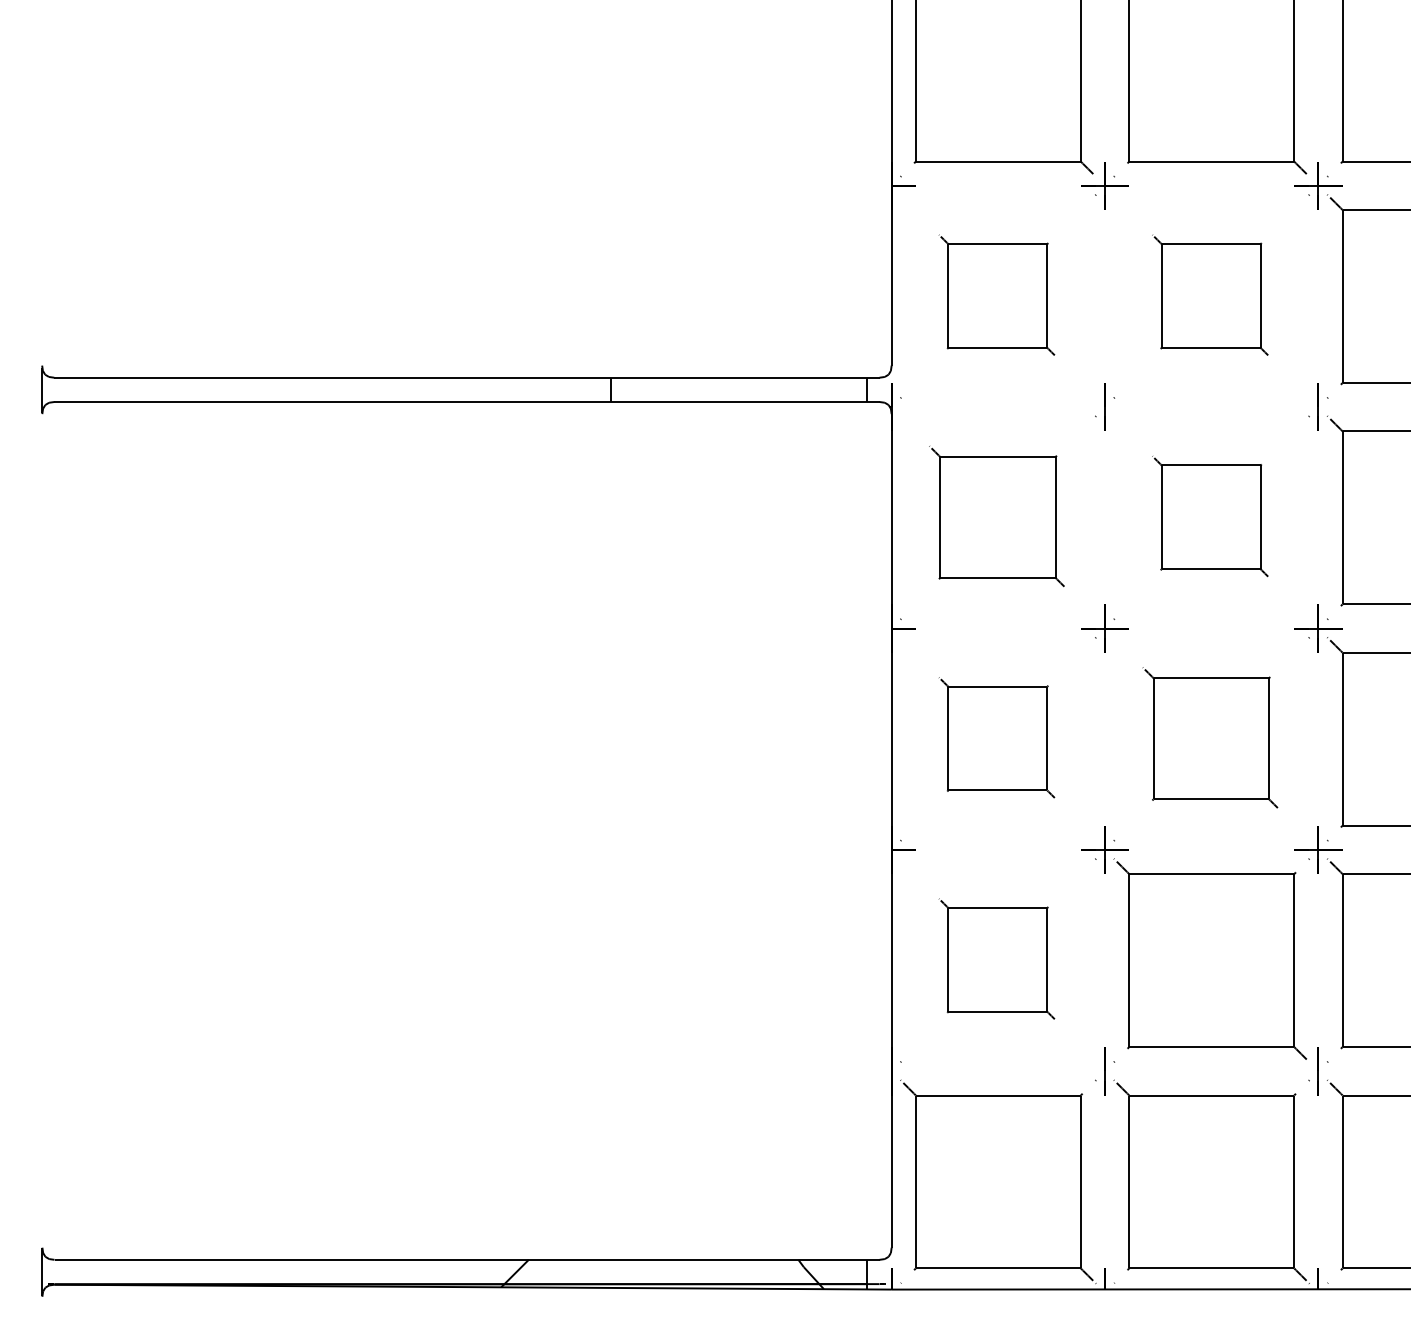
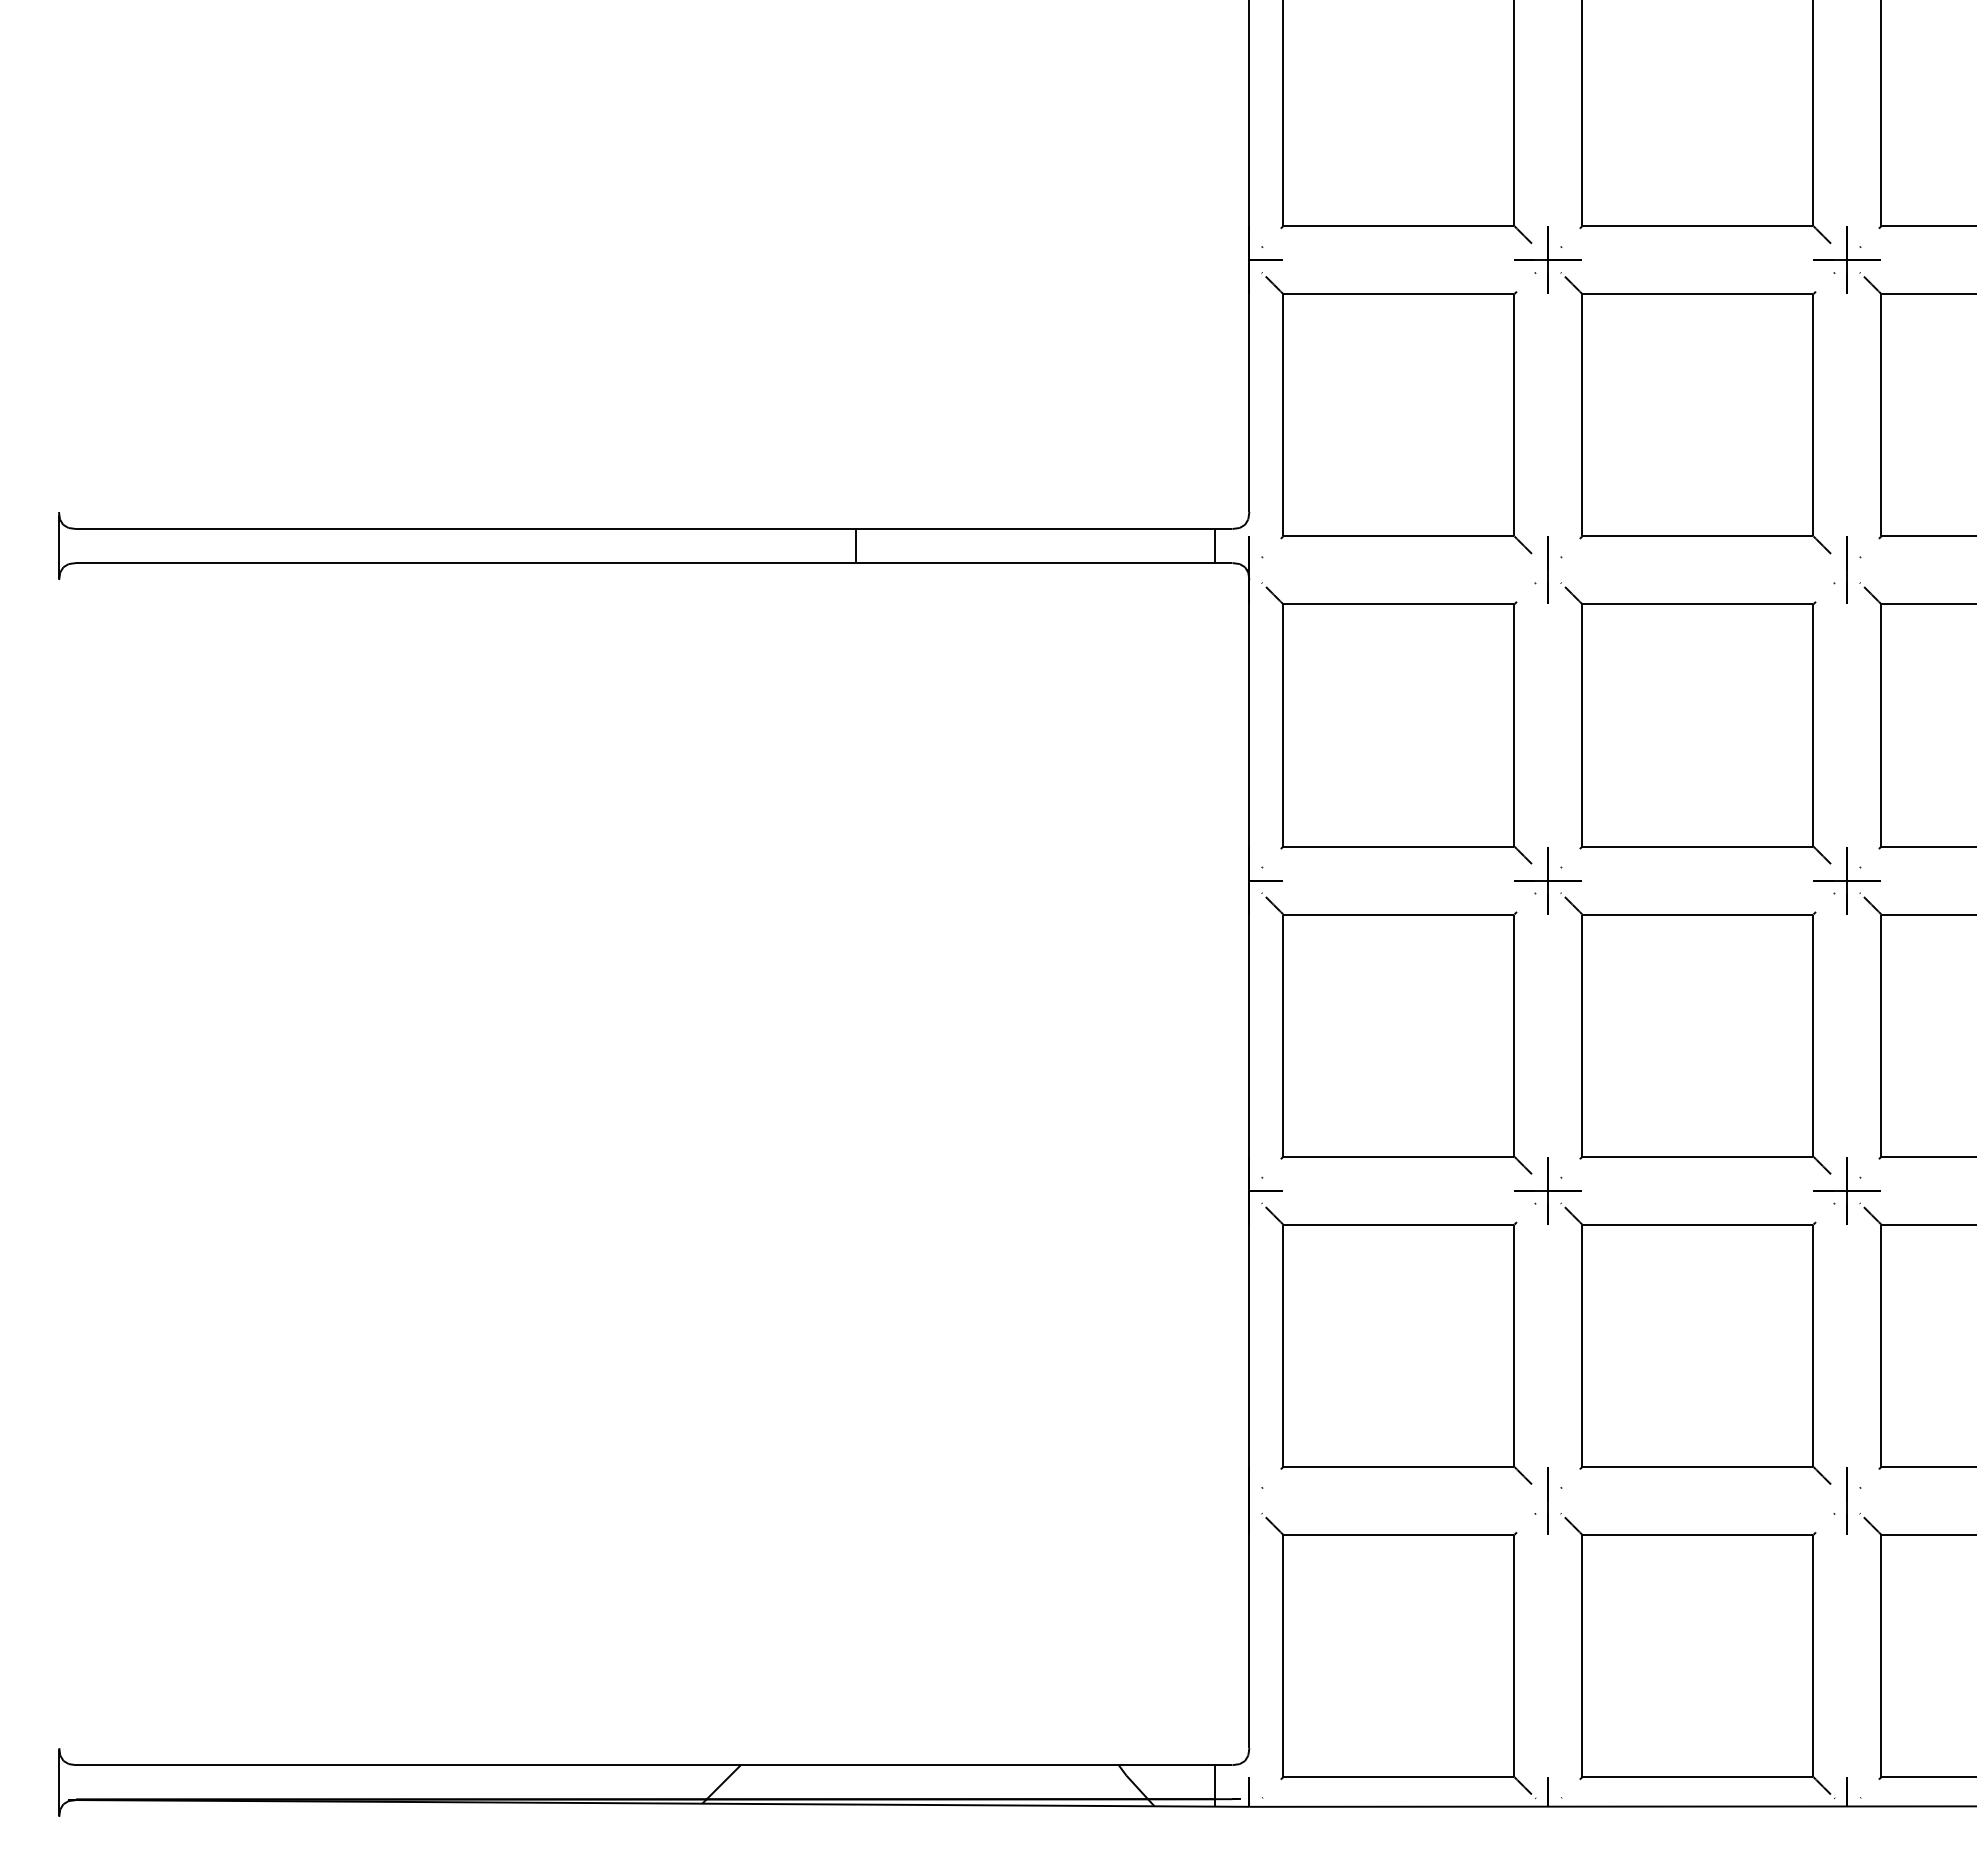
part: (996, 295) -> (1396, 413), size x1.67
part: (1210, 295) -> (1695, 413), size x1.67
part: (996, 516) -> (1396, 723), size x1.43
part: (1210, 516) -> (1695, 723), size x1.67
part: (996, 737) -> (1396, 1033), size x1.67
part: (1210, 737) -> (1695, 1033), size x1.43
part: (996, 958) -> (1396, 1343), size x1.67

